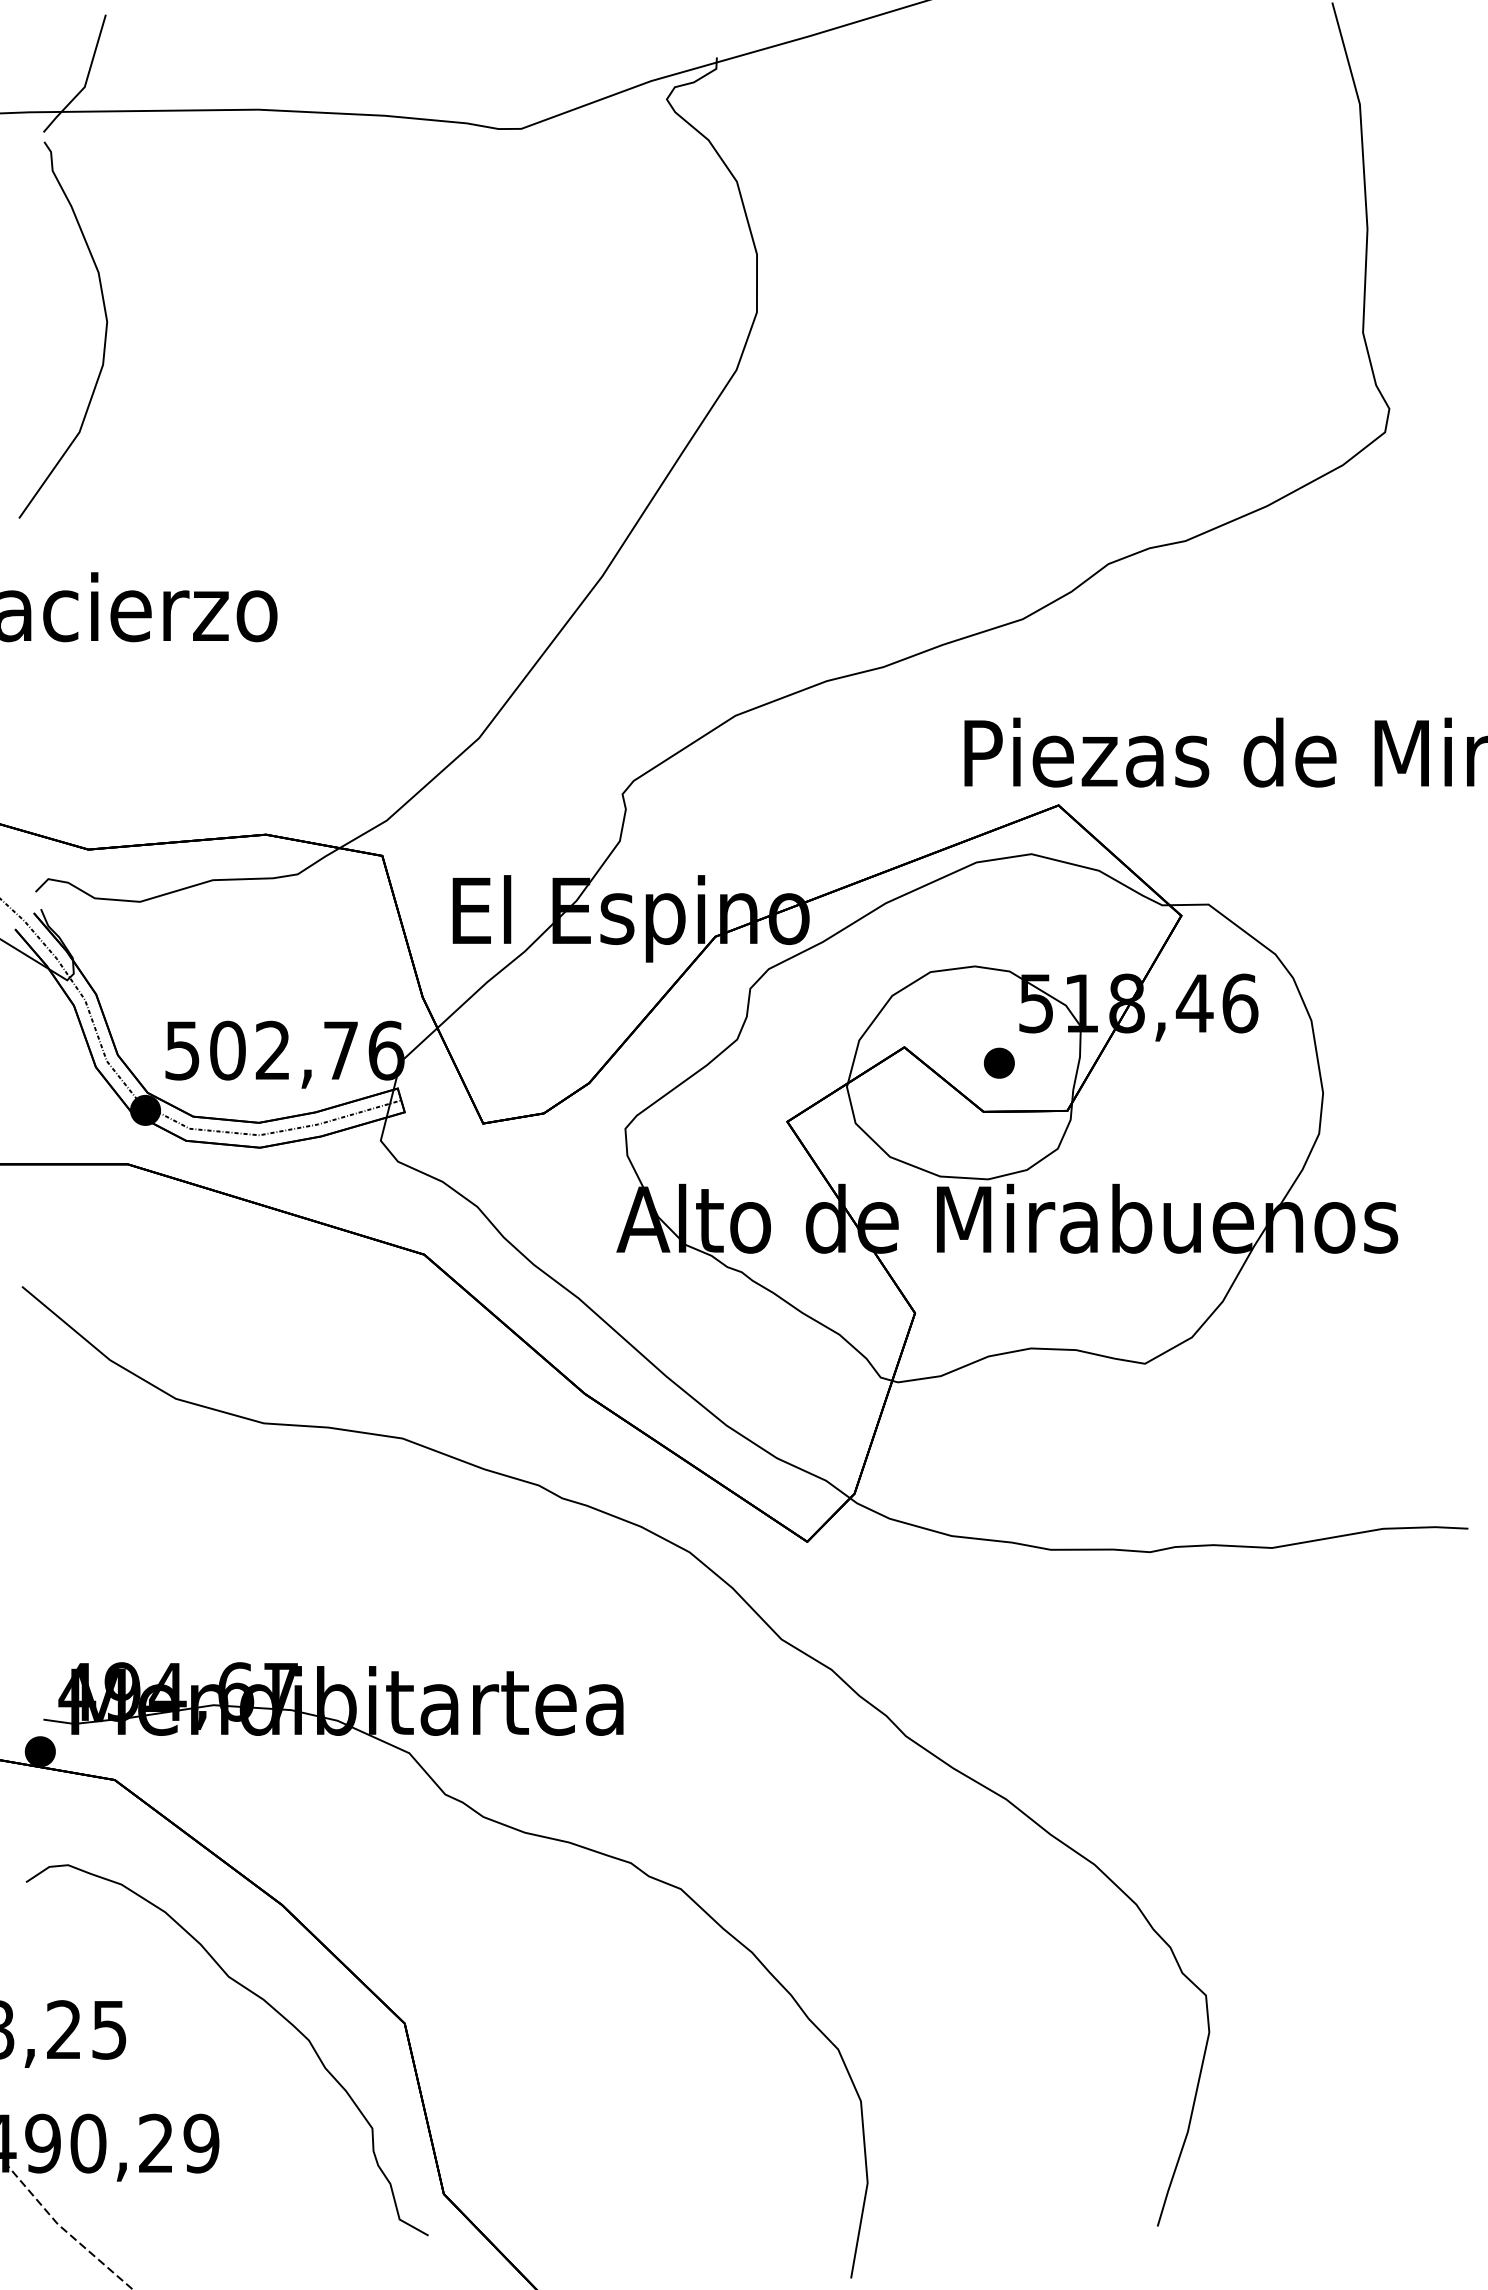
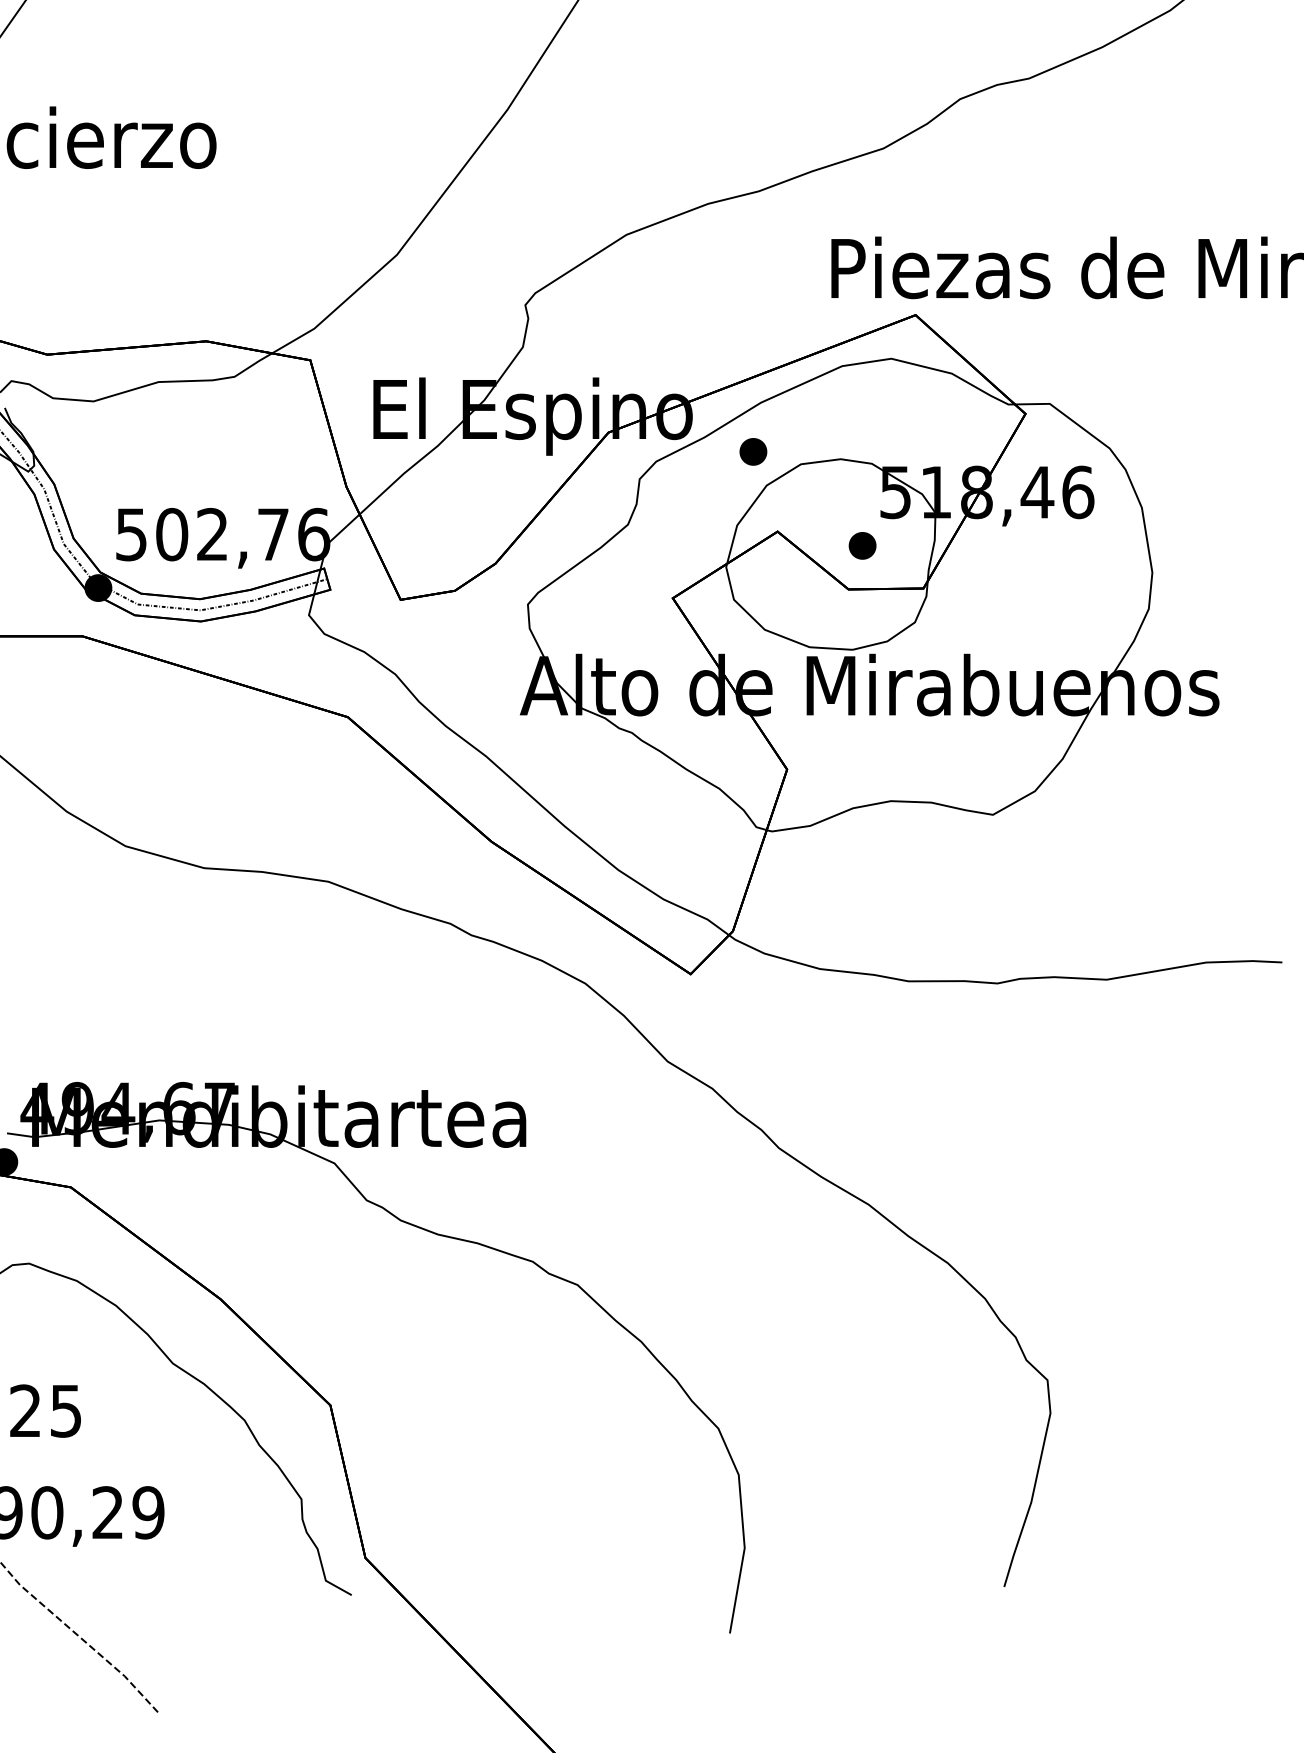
part: (877, 957) -> (753, 451), added

